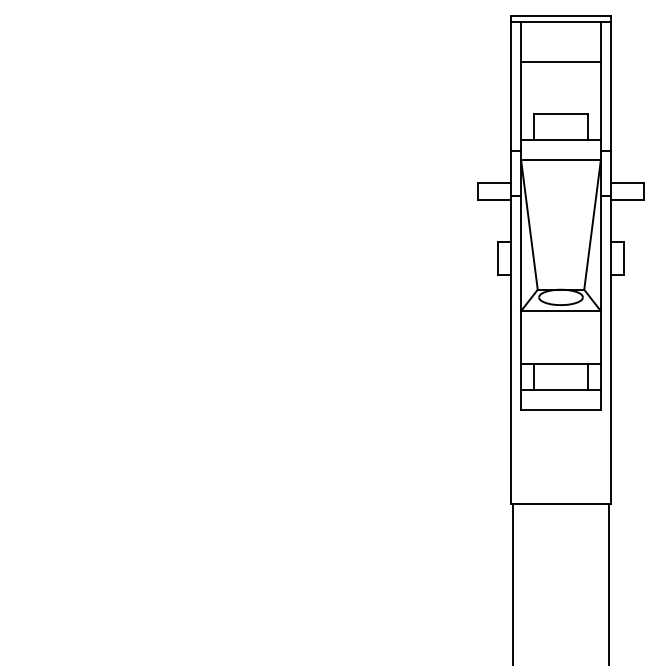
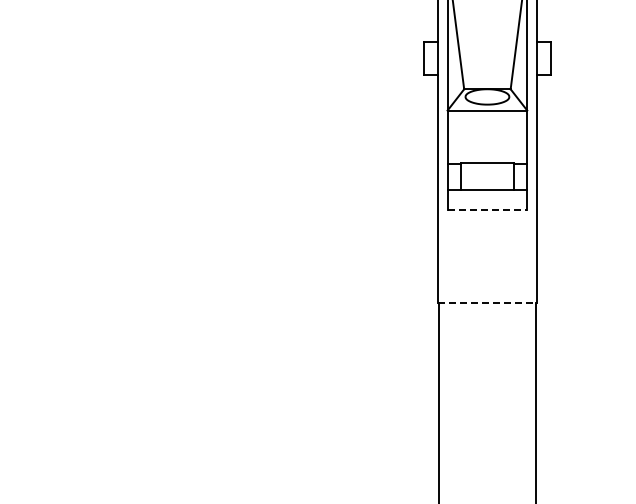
line: (560, 410) -> (486, 210), solid -> dashed
line: (560, 503) -> (486, 303), solid -> dashed

